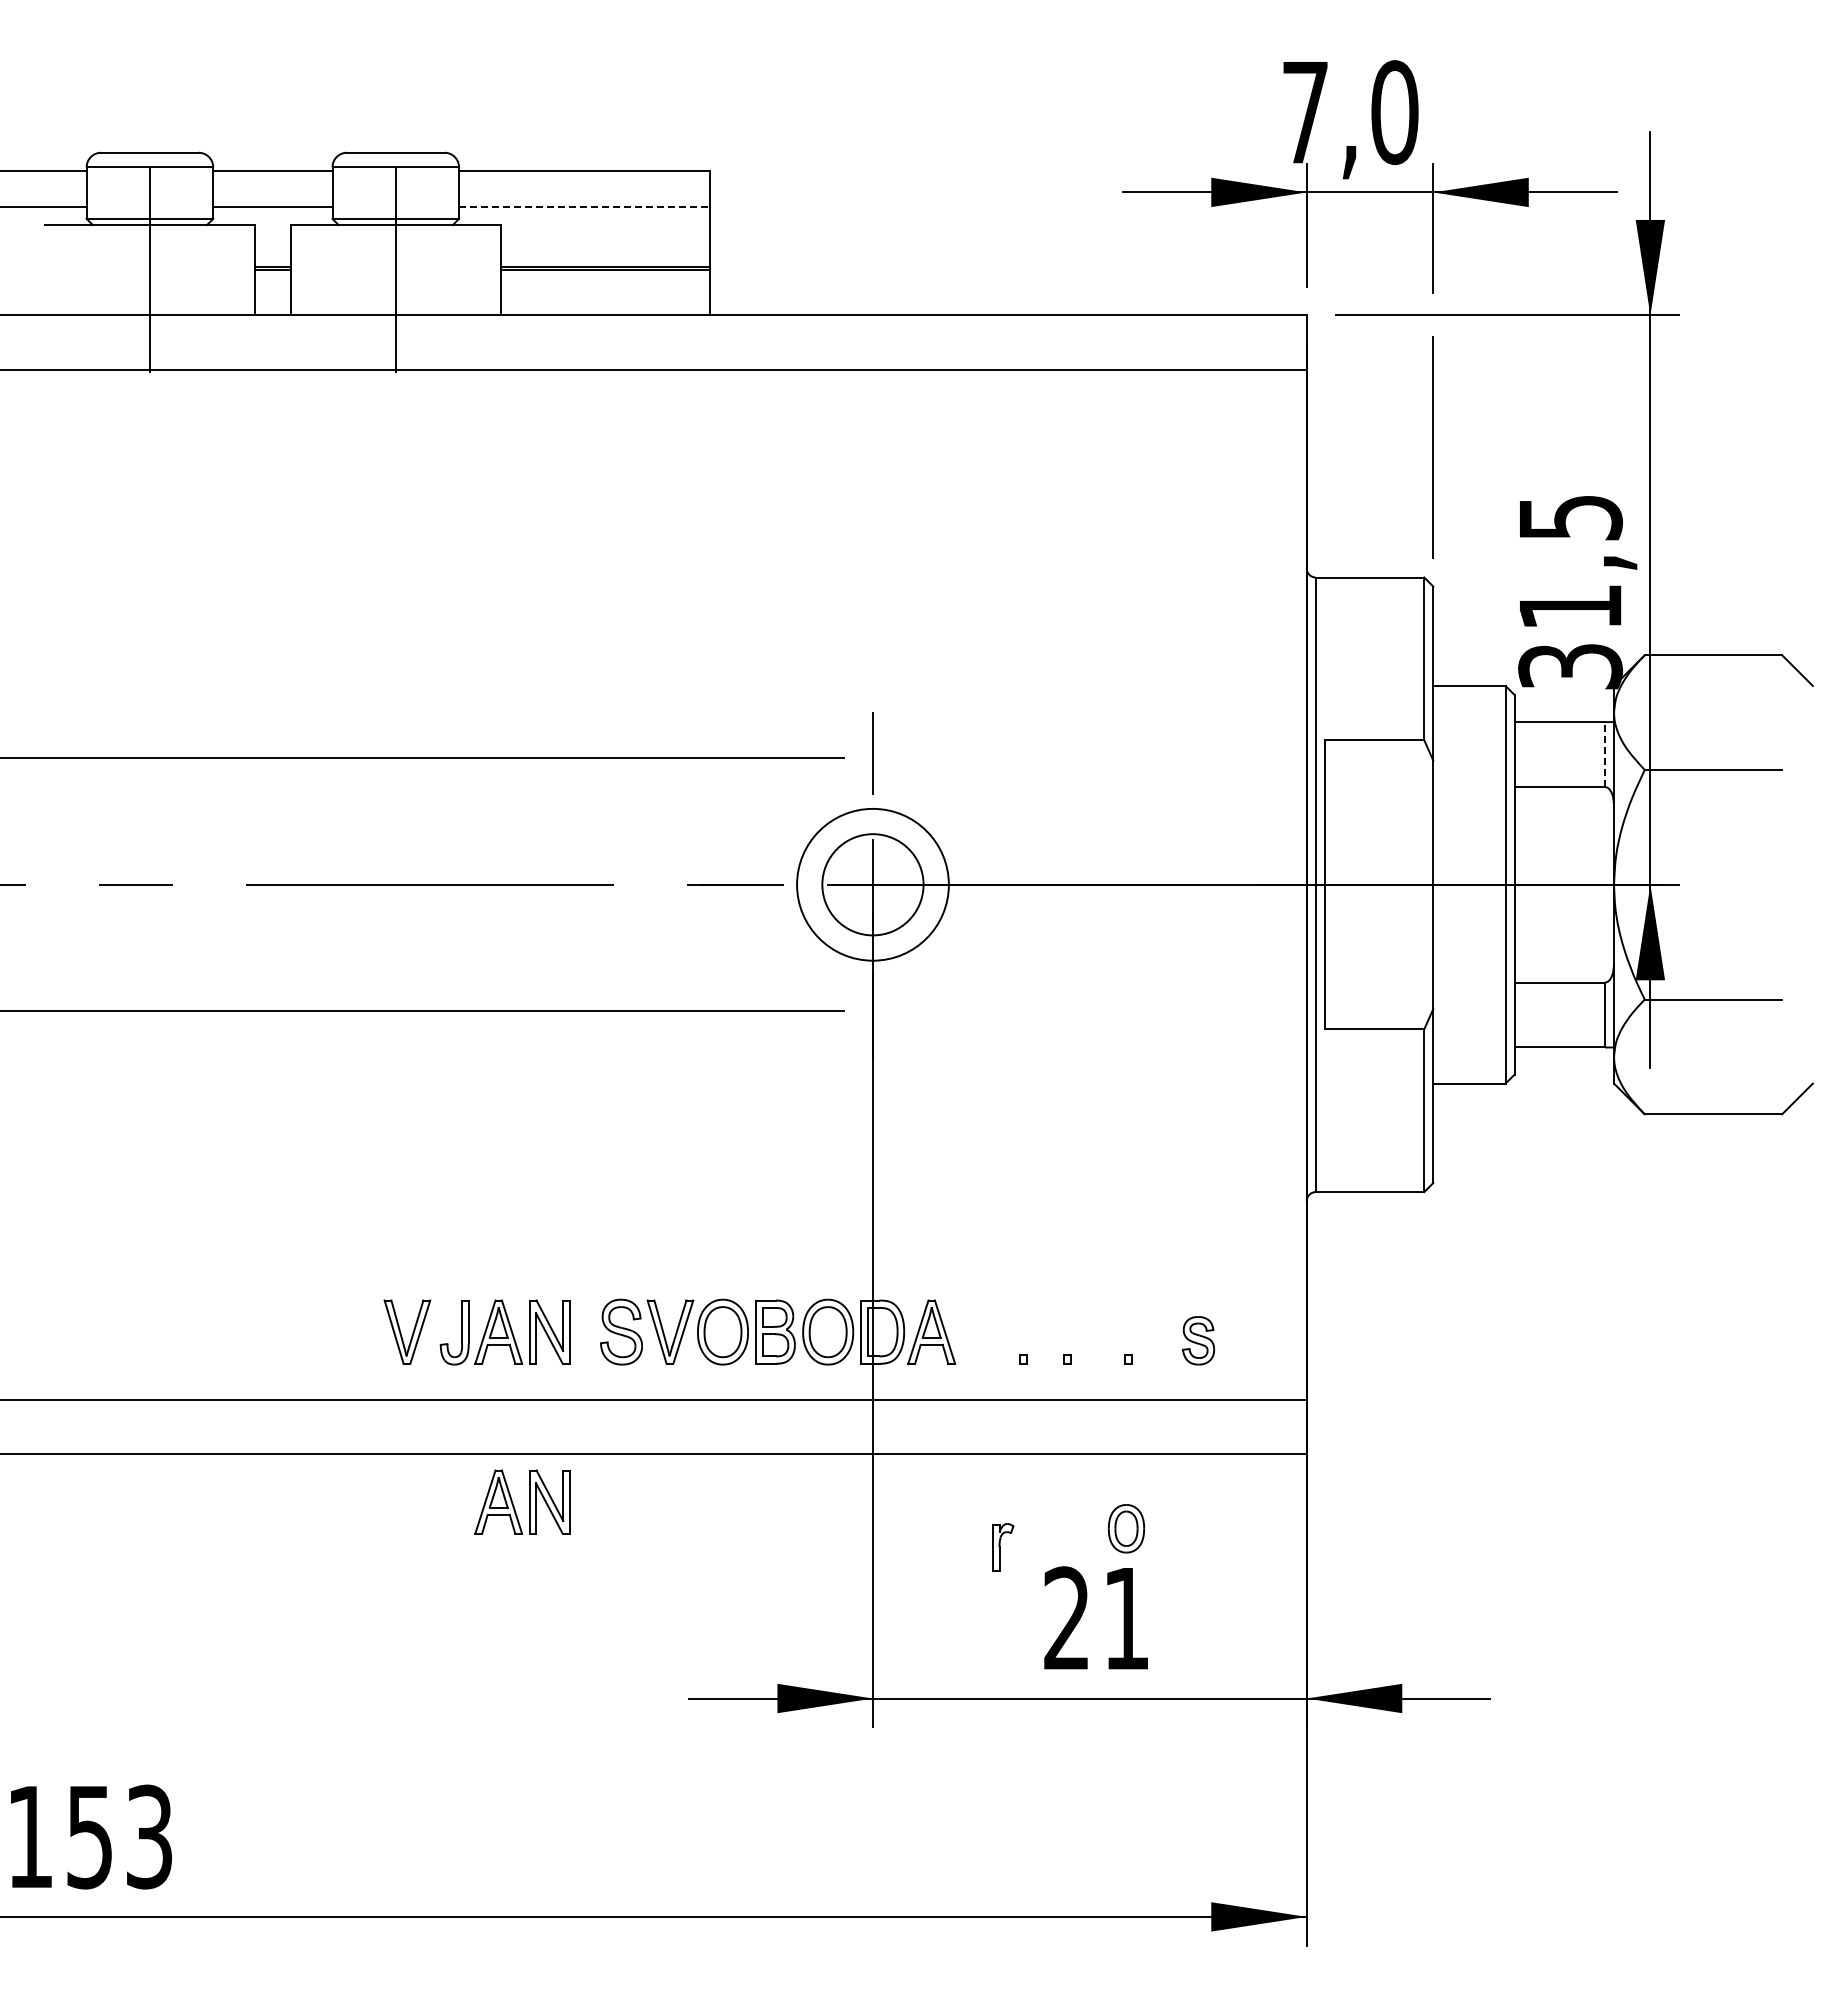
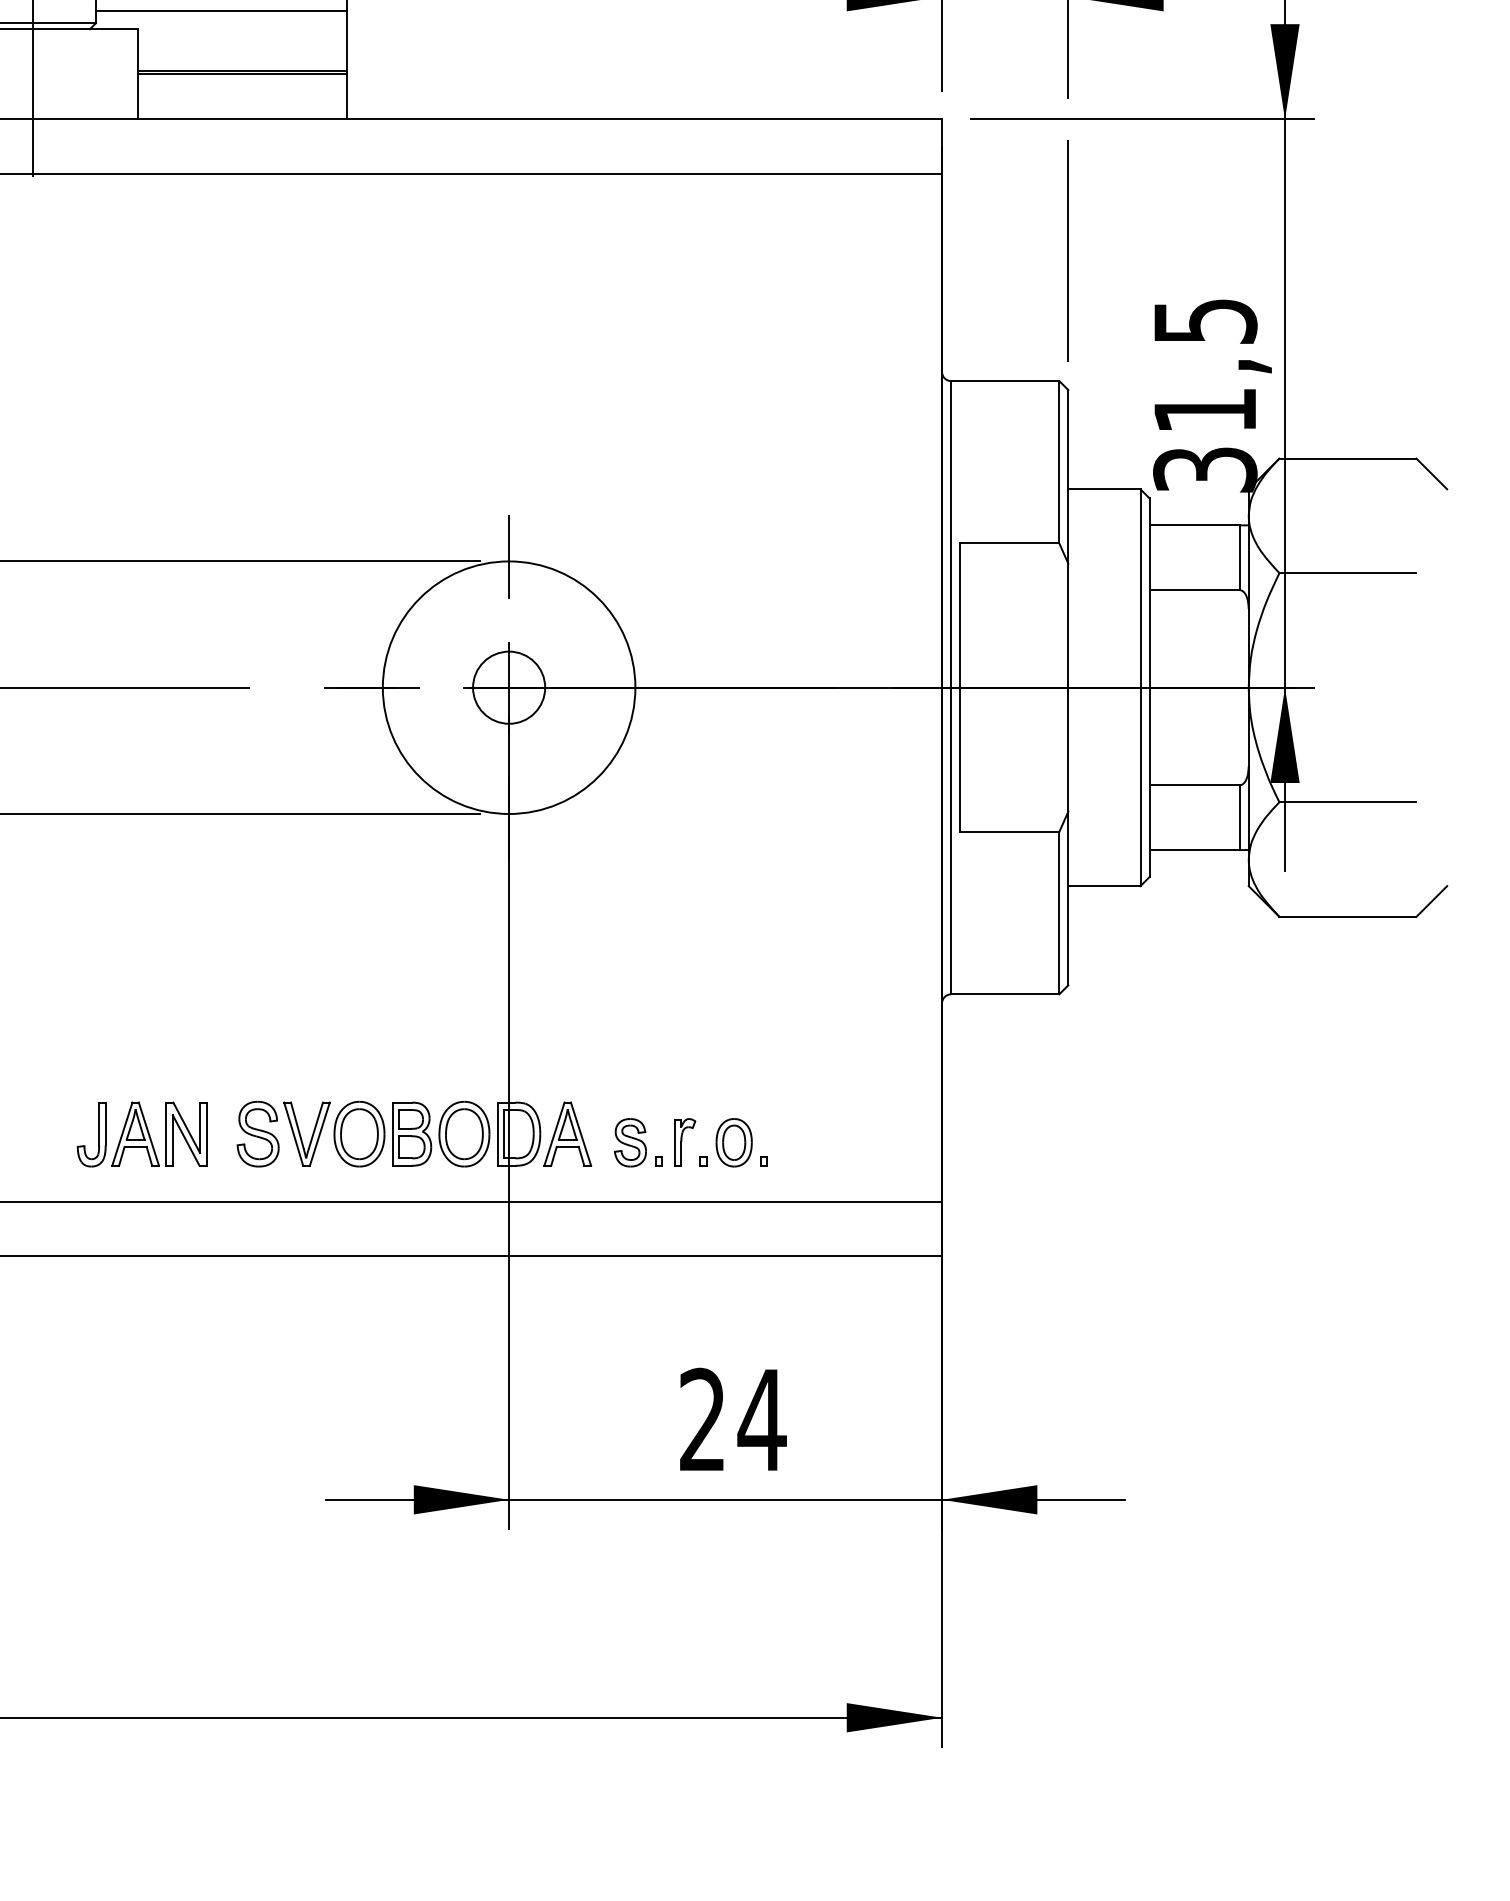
line: (584, 206) -> (221, 10), dashed -> solid
line: (1604, 754) -> (1239, 557), dashed -> solid
circle: (872, 884) -> (508, 687), size x0.71
circle: (872, 884) -> (508, 687), size x1.67
part: (407, 1331) -> (44, 1133), removed
part: (1198, 1340) -> (630, 1142), moved
part: (529, 1501) -> (166, 1303), removed
part: (1126, 1528) -> (734, 1142), moved
part: (1003, 1547) -> (685, 1142), moved
text: (1126, 1618) -> (762, 1419), 21 -> 24

